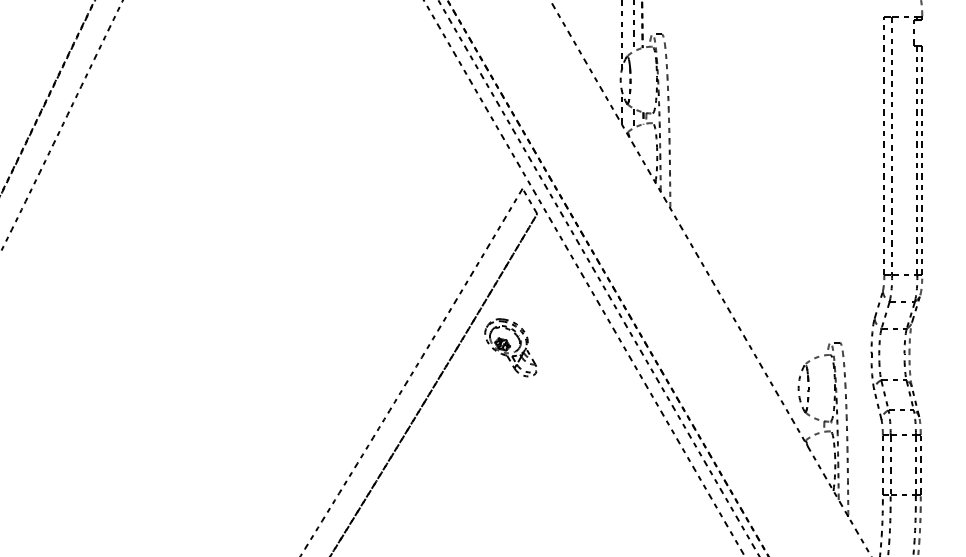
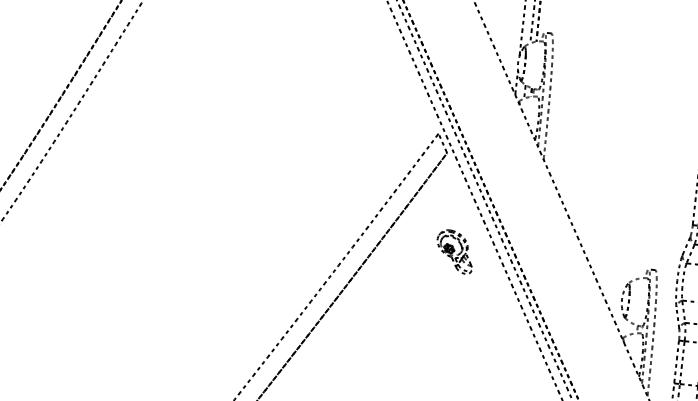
part: (510, 347) -> (454, 251), moved

